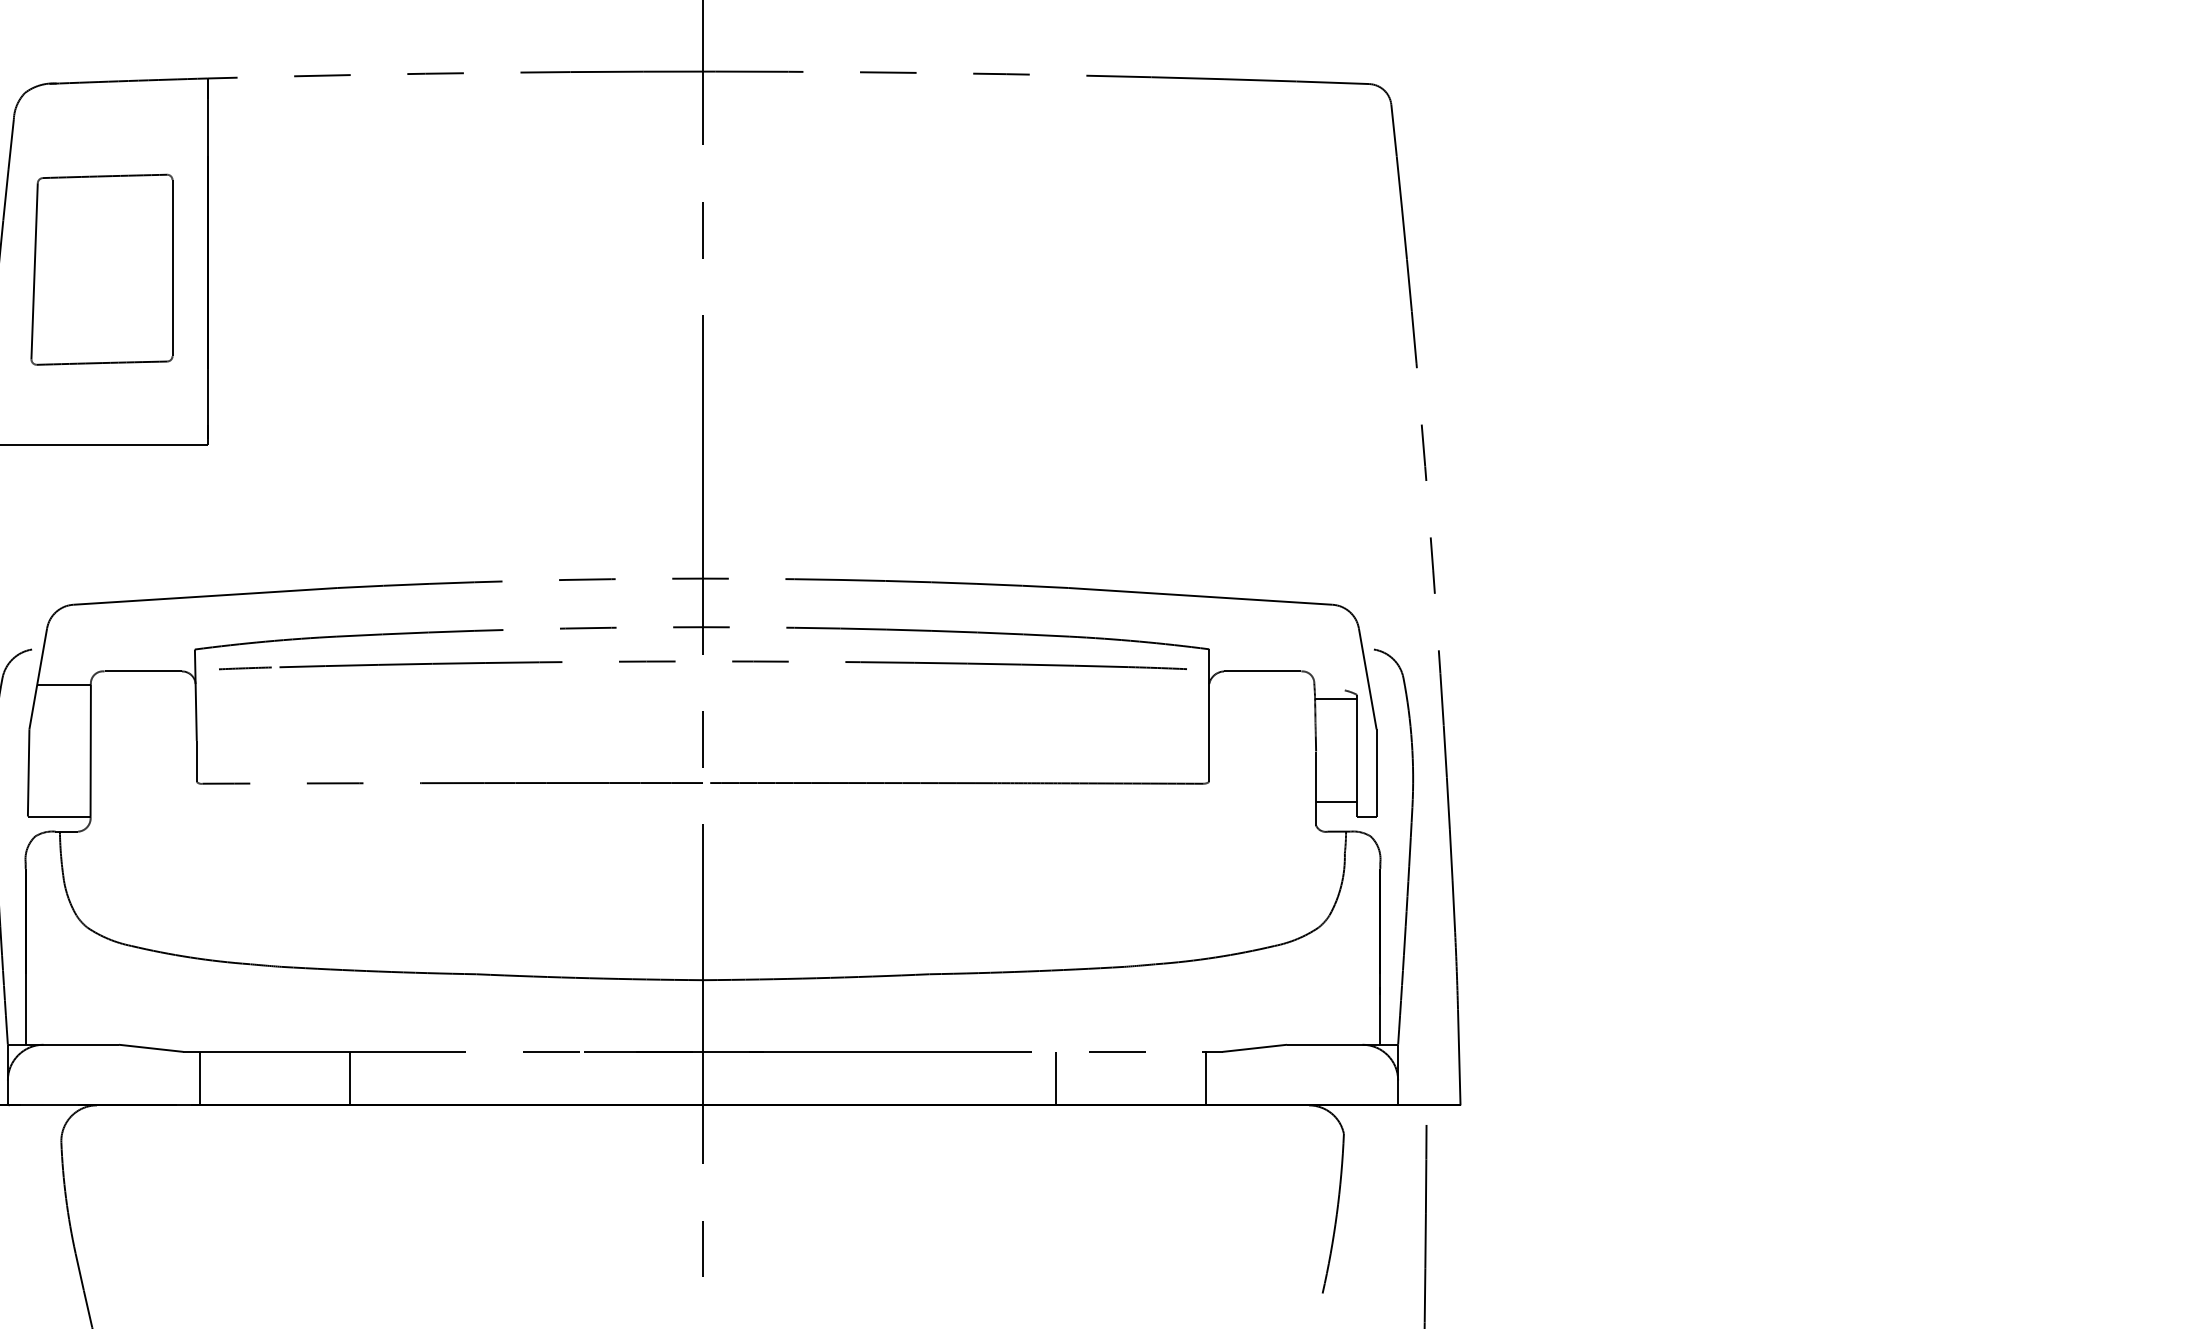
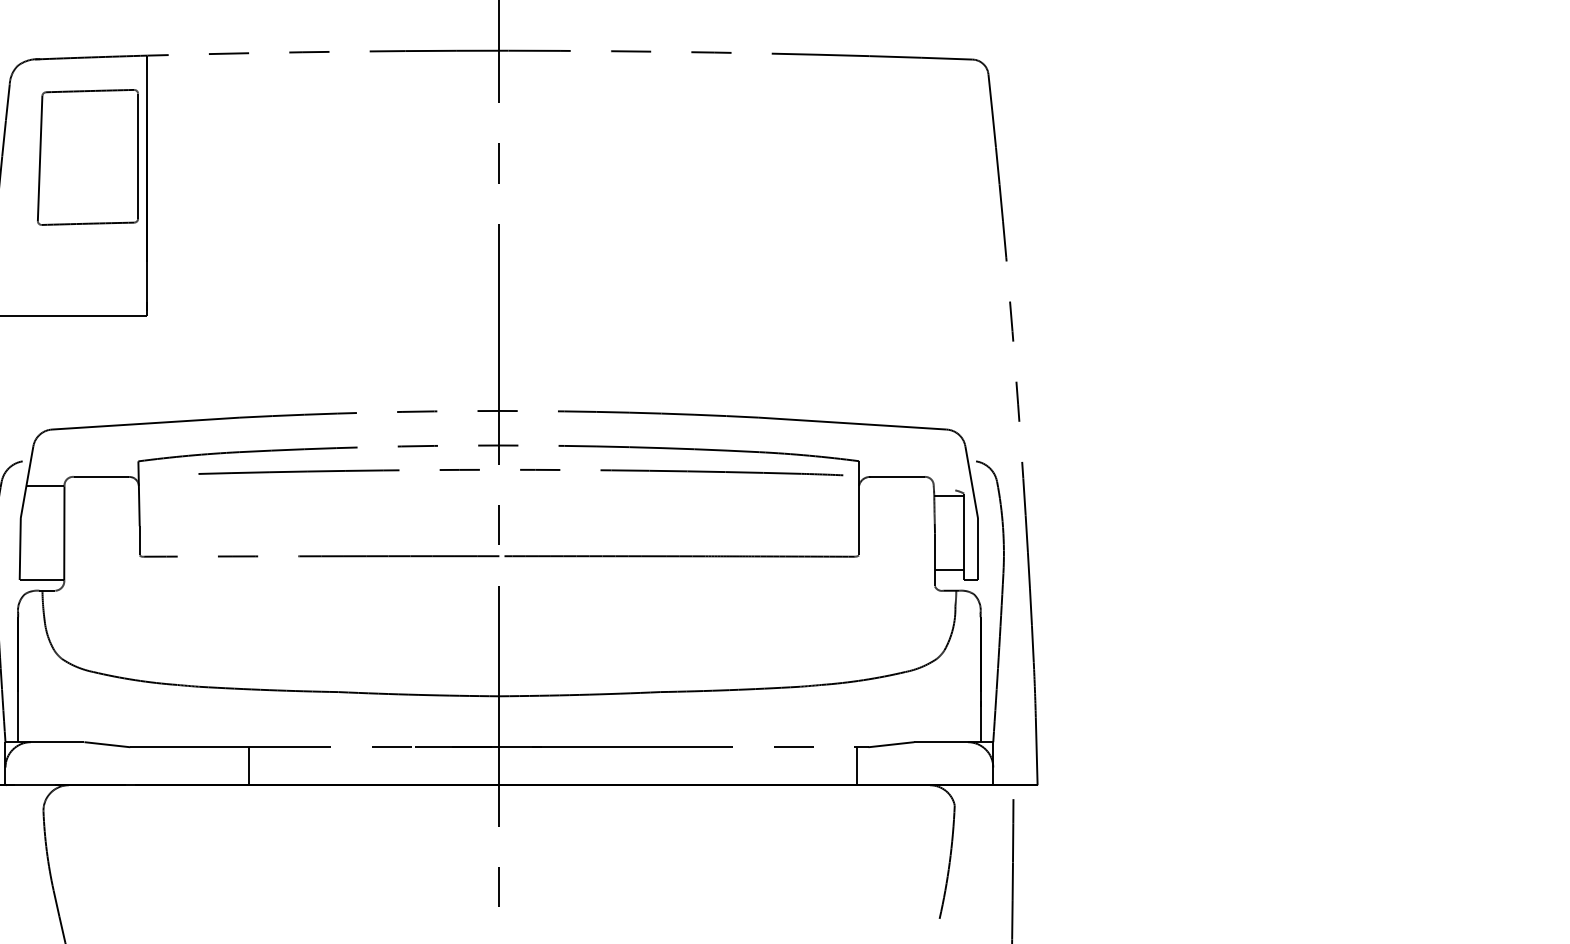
part: (101, 269) -> (87, 157), moved
line: (245, 668) -> (174, 474), removed
line: (199, 1078) -> (141, 766), removed
line: (1055, 1078) -> (749, 766), removed

